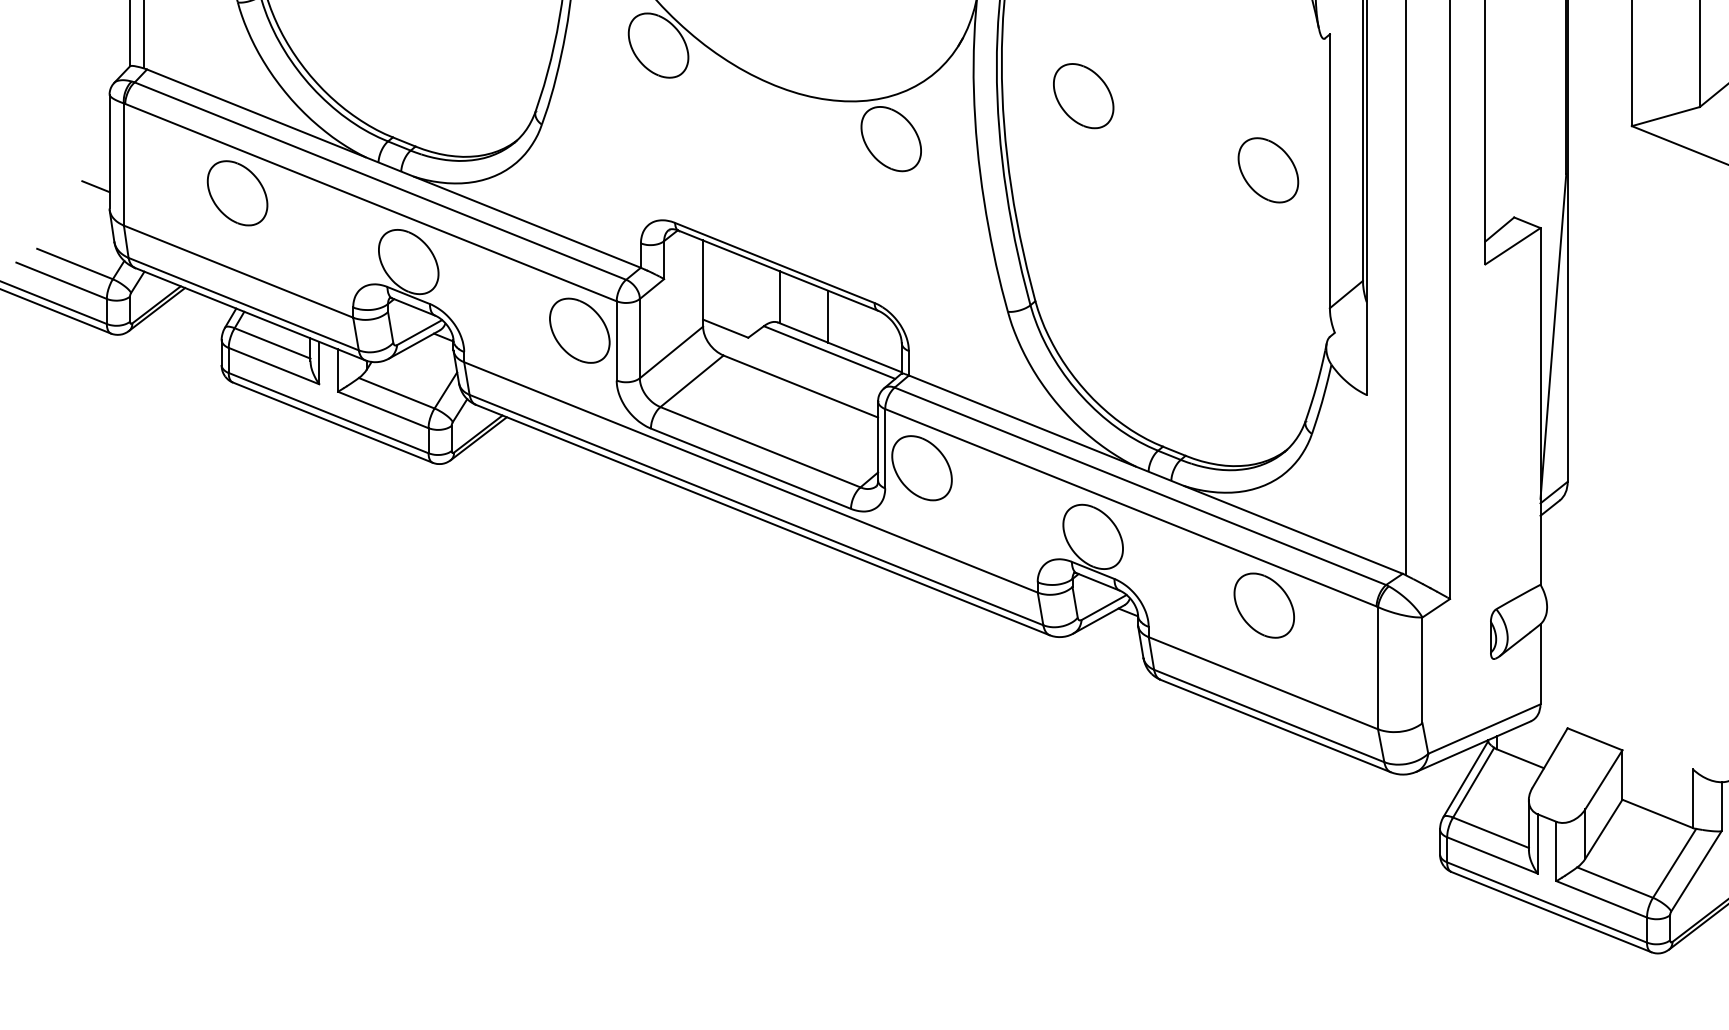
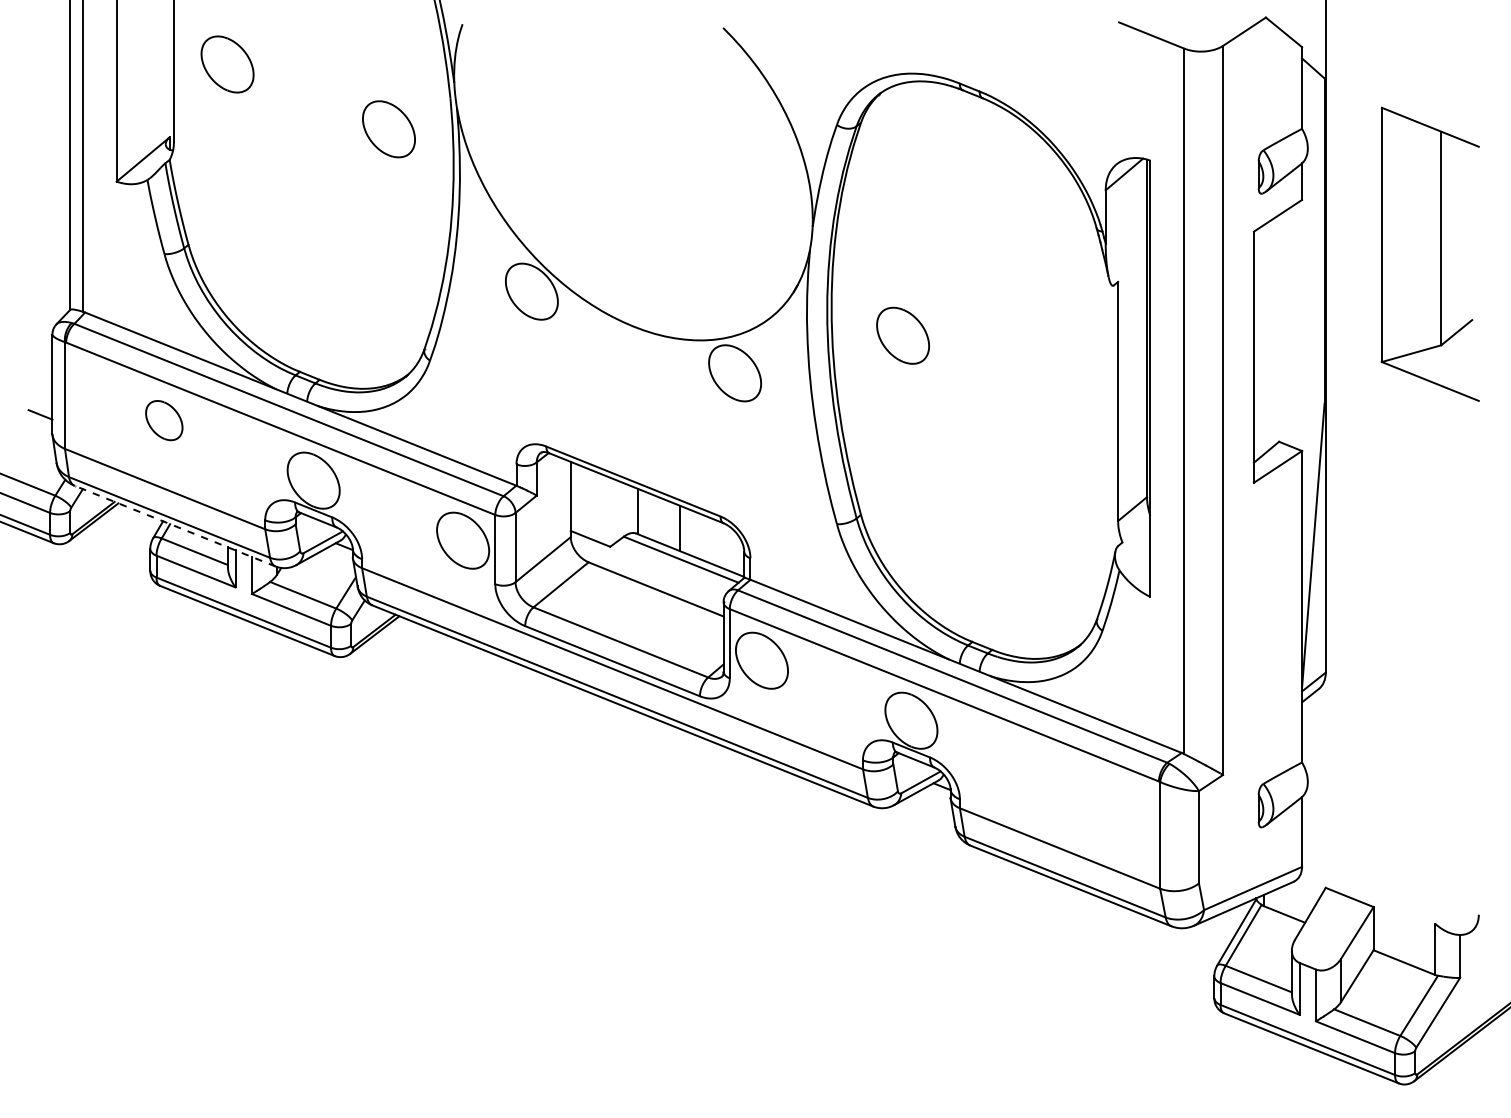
part: (1268, 170) -> (1064, 400), removed
part: (237, 193) -> (164, 420), size x0.7
line: (249, 313) -> (174, 525), solid -> dashed
part: (1263, 605) -> (1060, 780), removed

